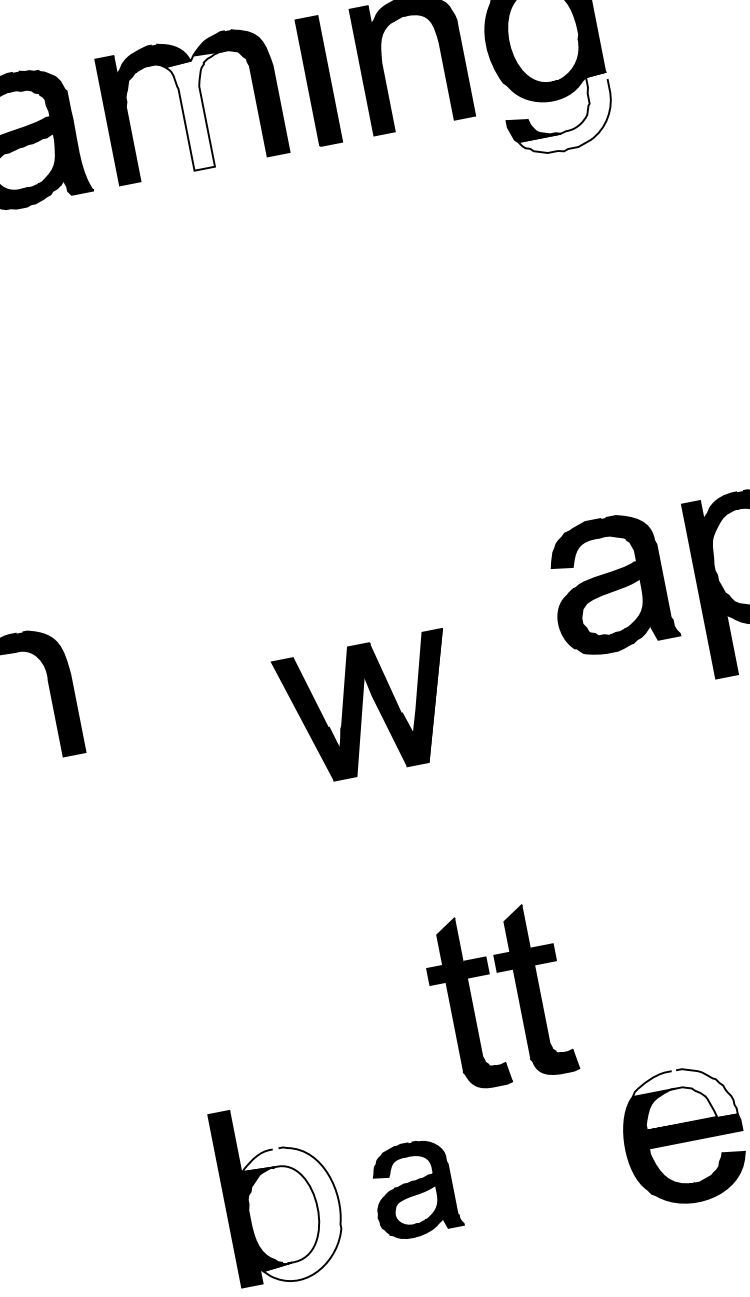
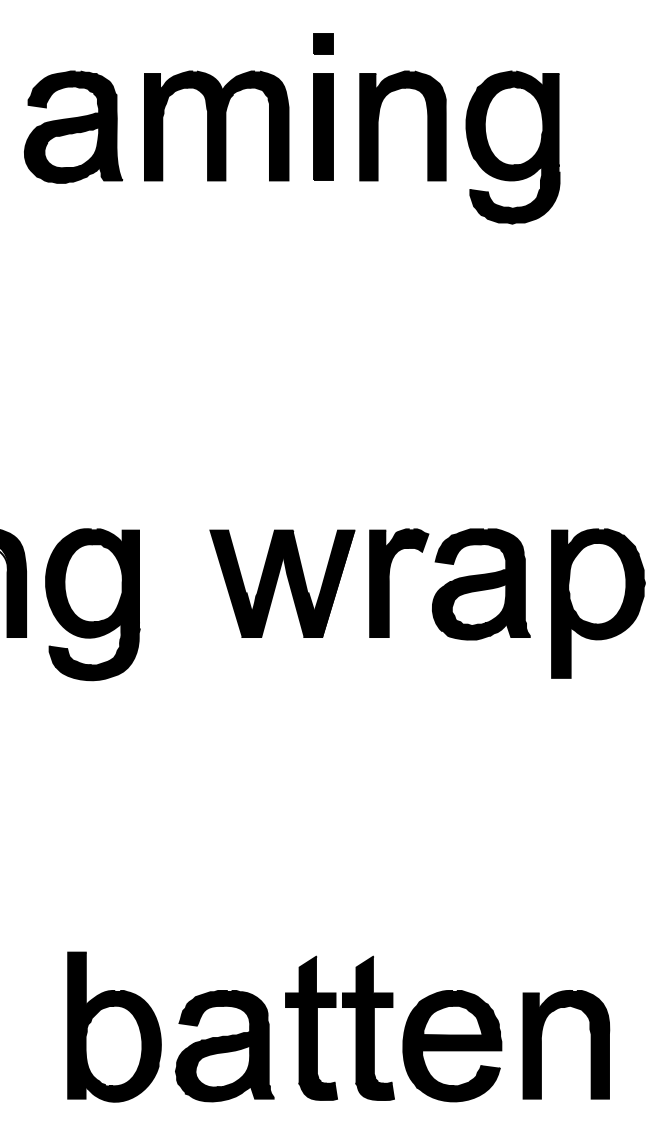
fill: (204, 111) -> (225, 133), added
fill: (563, 115) -> (517, 194), added
part: (501, 603) -> (389, 582), added
part: (156, 698) -> (92, 604), added
part: (369, 708) -> (282, 583), moved
part: (517, 993) -> (355, 1027), moved
fill: (683, 1096) -> (458, 1013), added
part: (414, 1189) -> (224, 1046), size x1.43
fill: (295, 1211) -> (123, 1045), added

